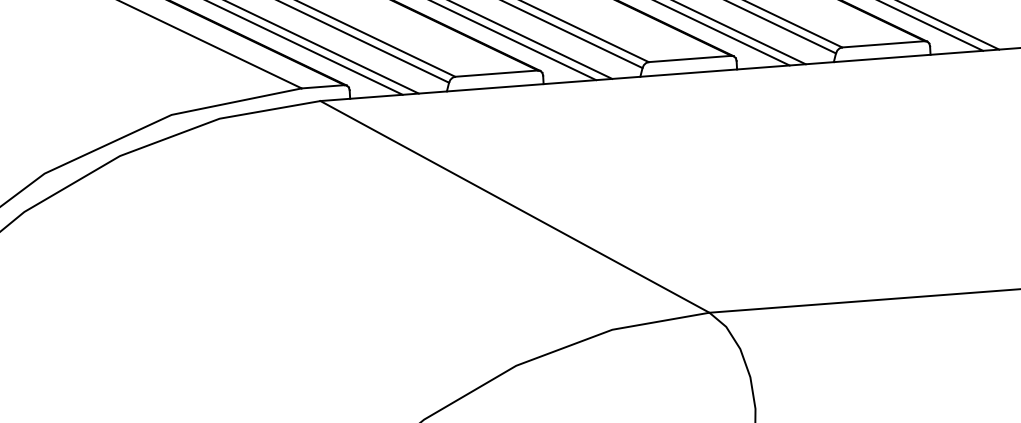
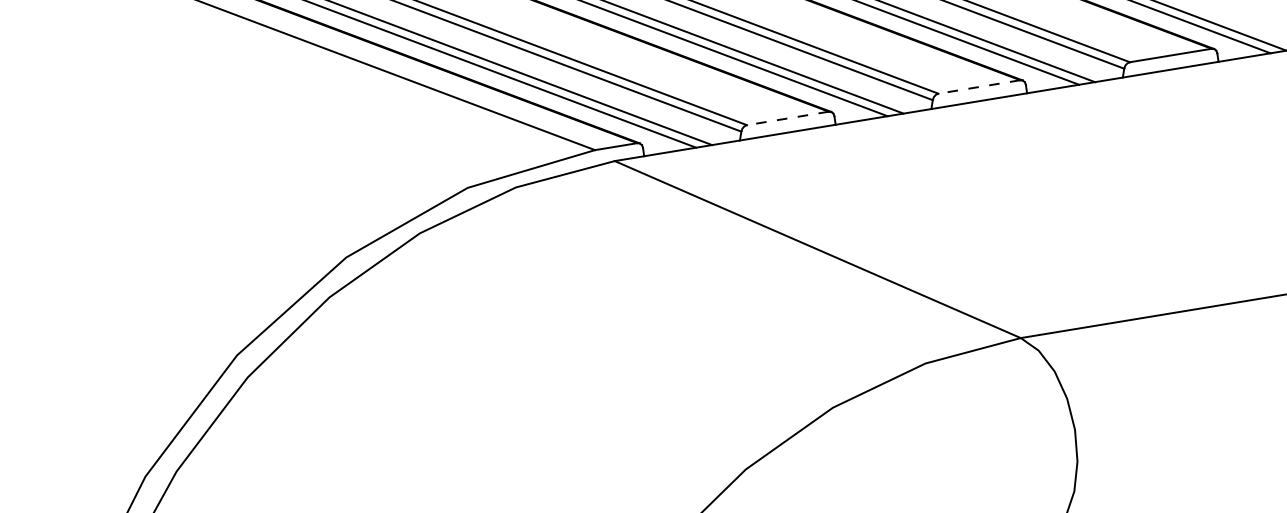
line: (689, 59) -> (978, 87), solid -> dashed
line: (496, 73) -> (787, 118), solid -> dashed

